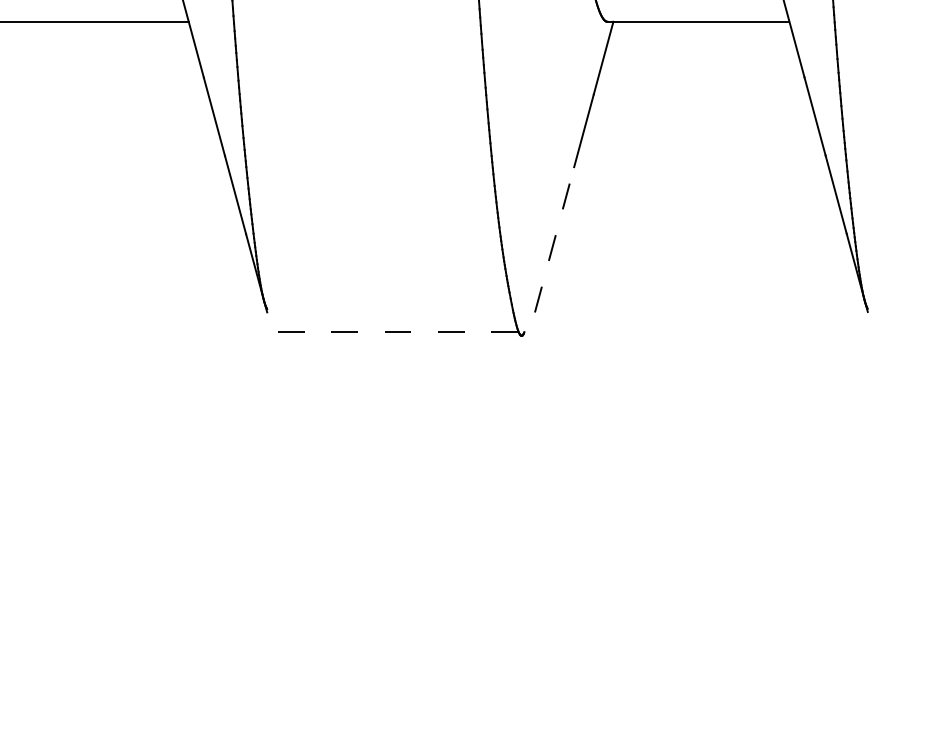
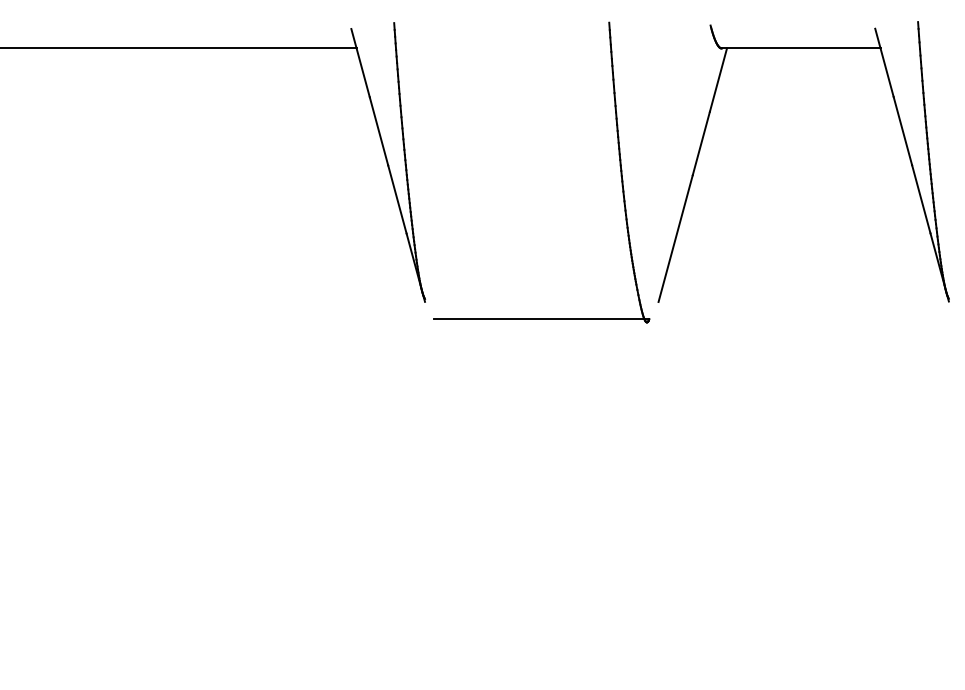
line: (554, 239) -> (675, 238), dashed -> solid
line: (400, 332) -> (541, 319), dashed -> solid

